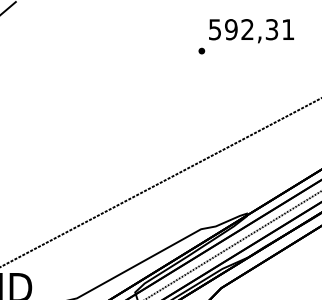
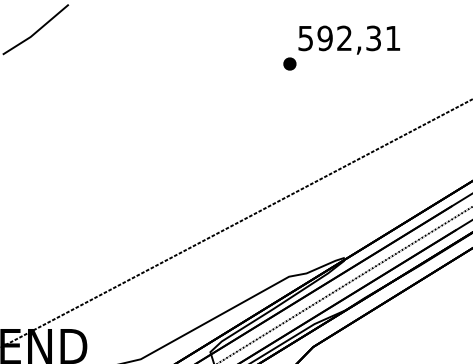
part: (201, 50) -> (289, 63), size x1.67

